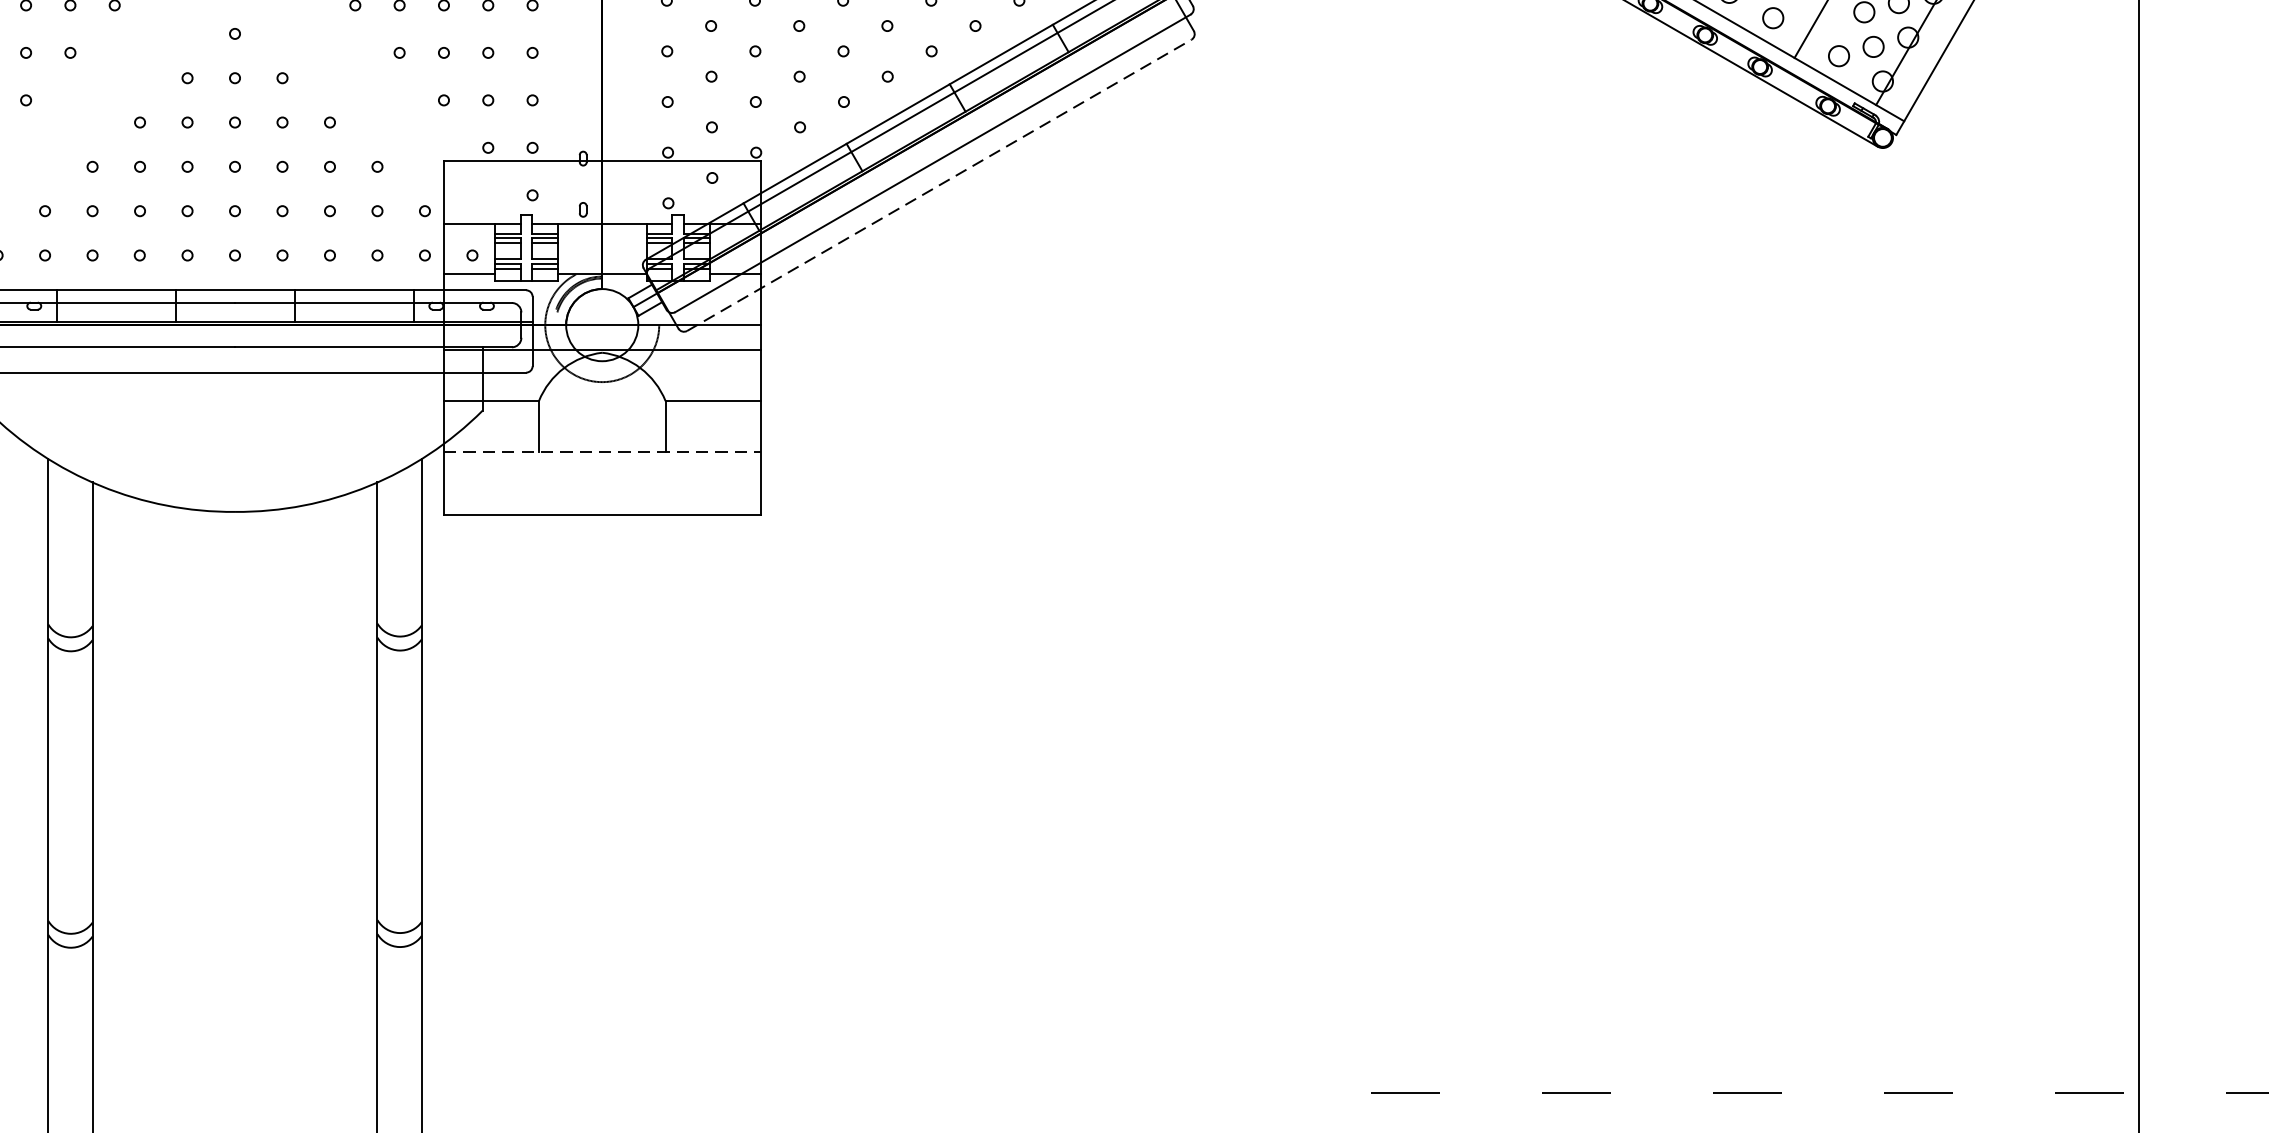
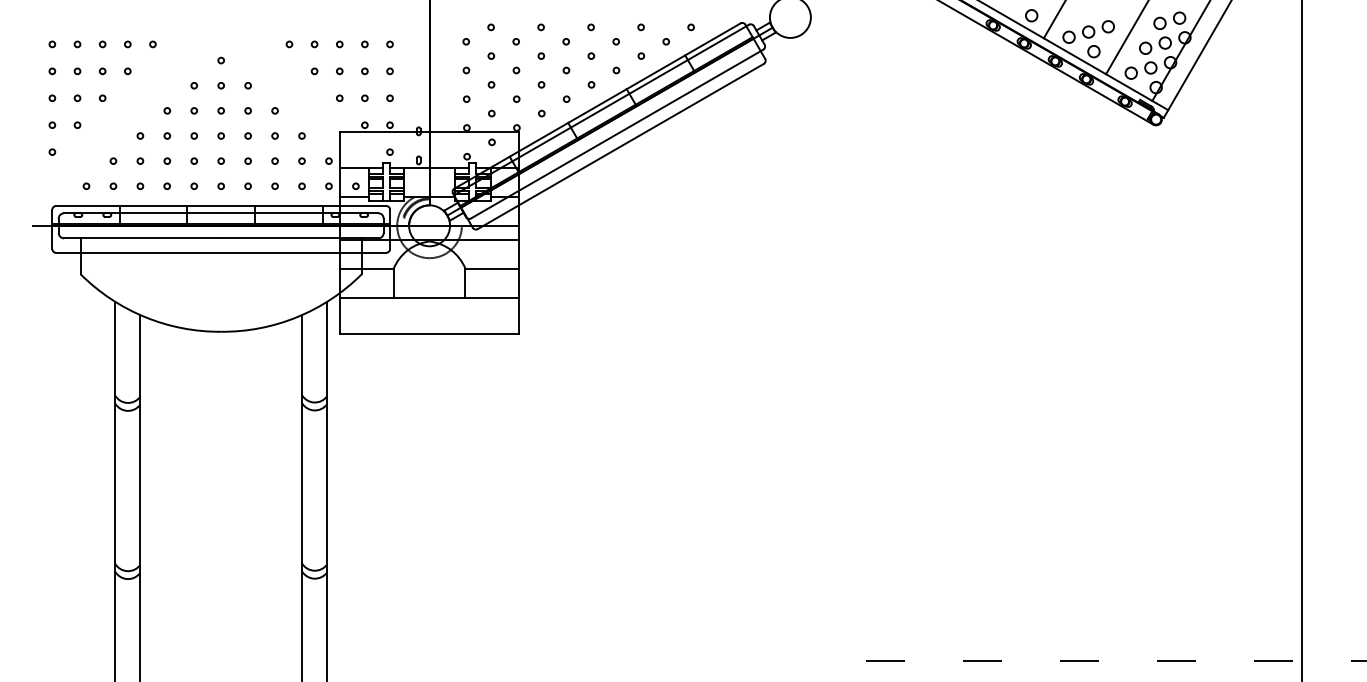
line: (940, 185) -> (621, 146), dashed -> solid
line: (602, 451) -> (429, 297), dashed -> solid

